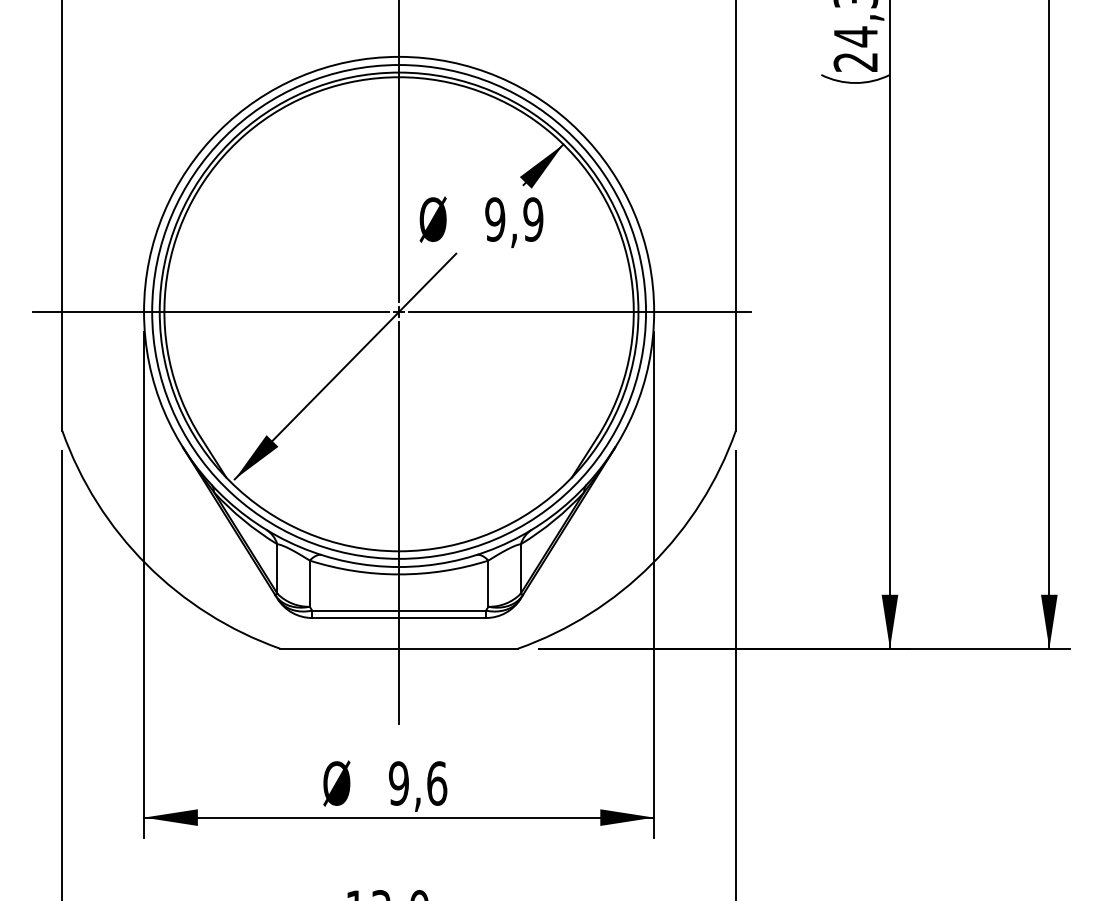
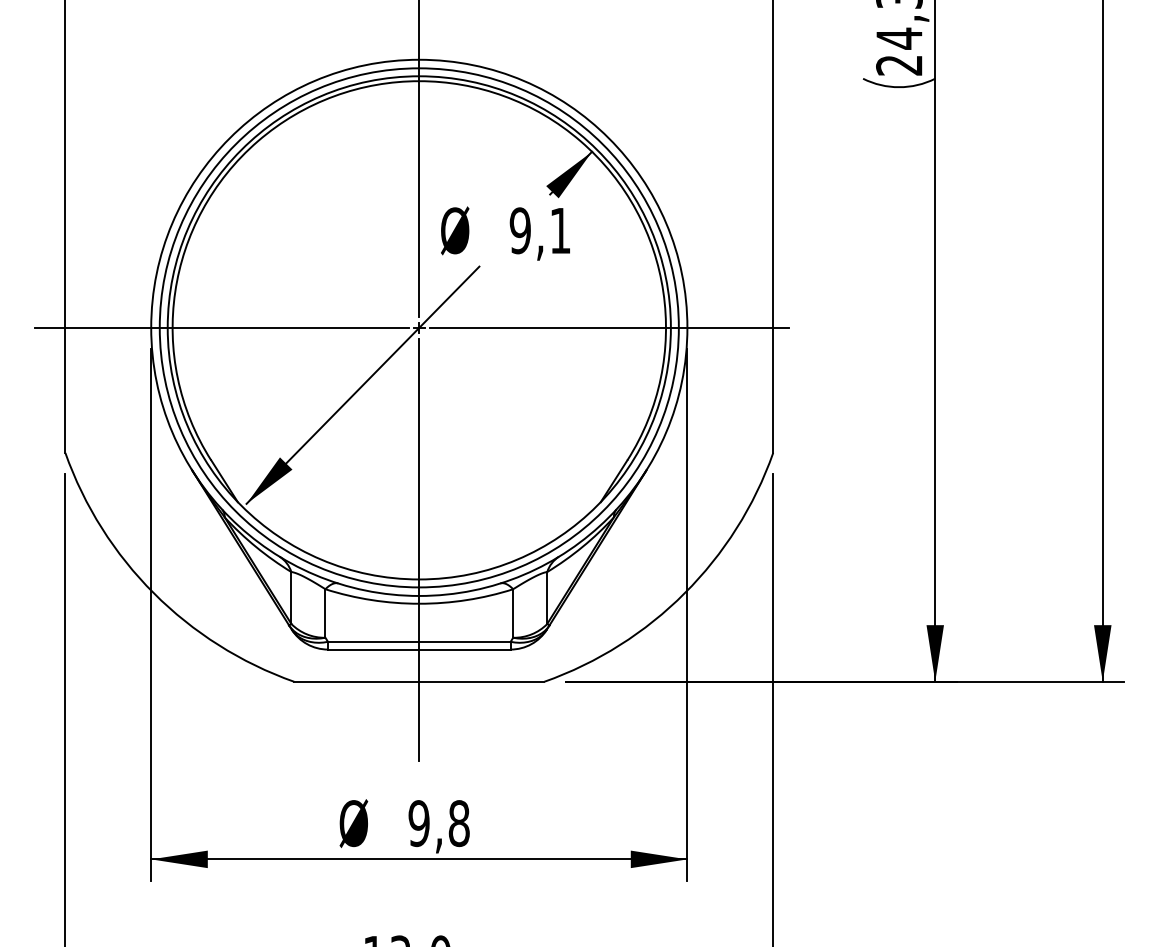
text: (532, 219) -> (559, 230), 9,9 -> 9,1
text: (436, 783) -> (458, 823), 9,6 -> 9,8

